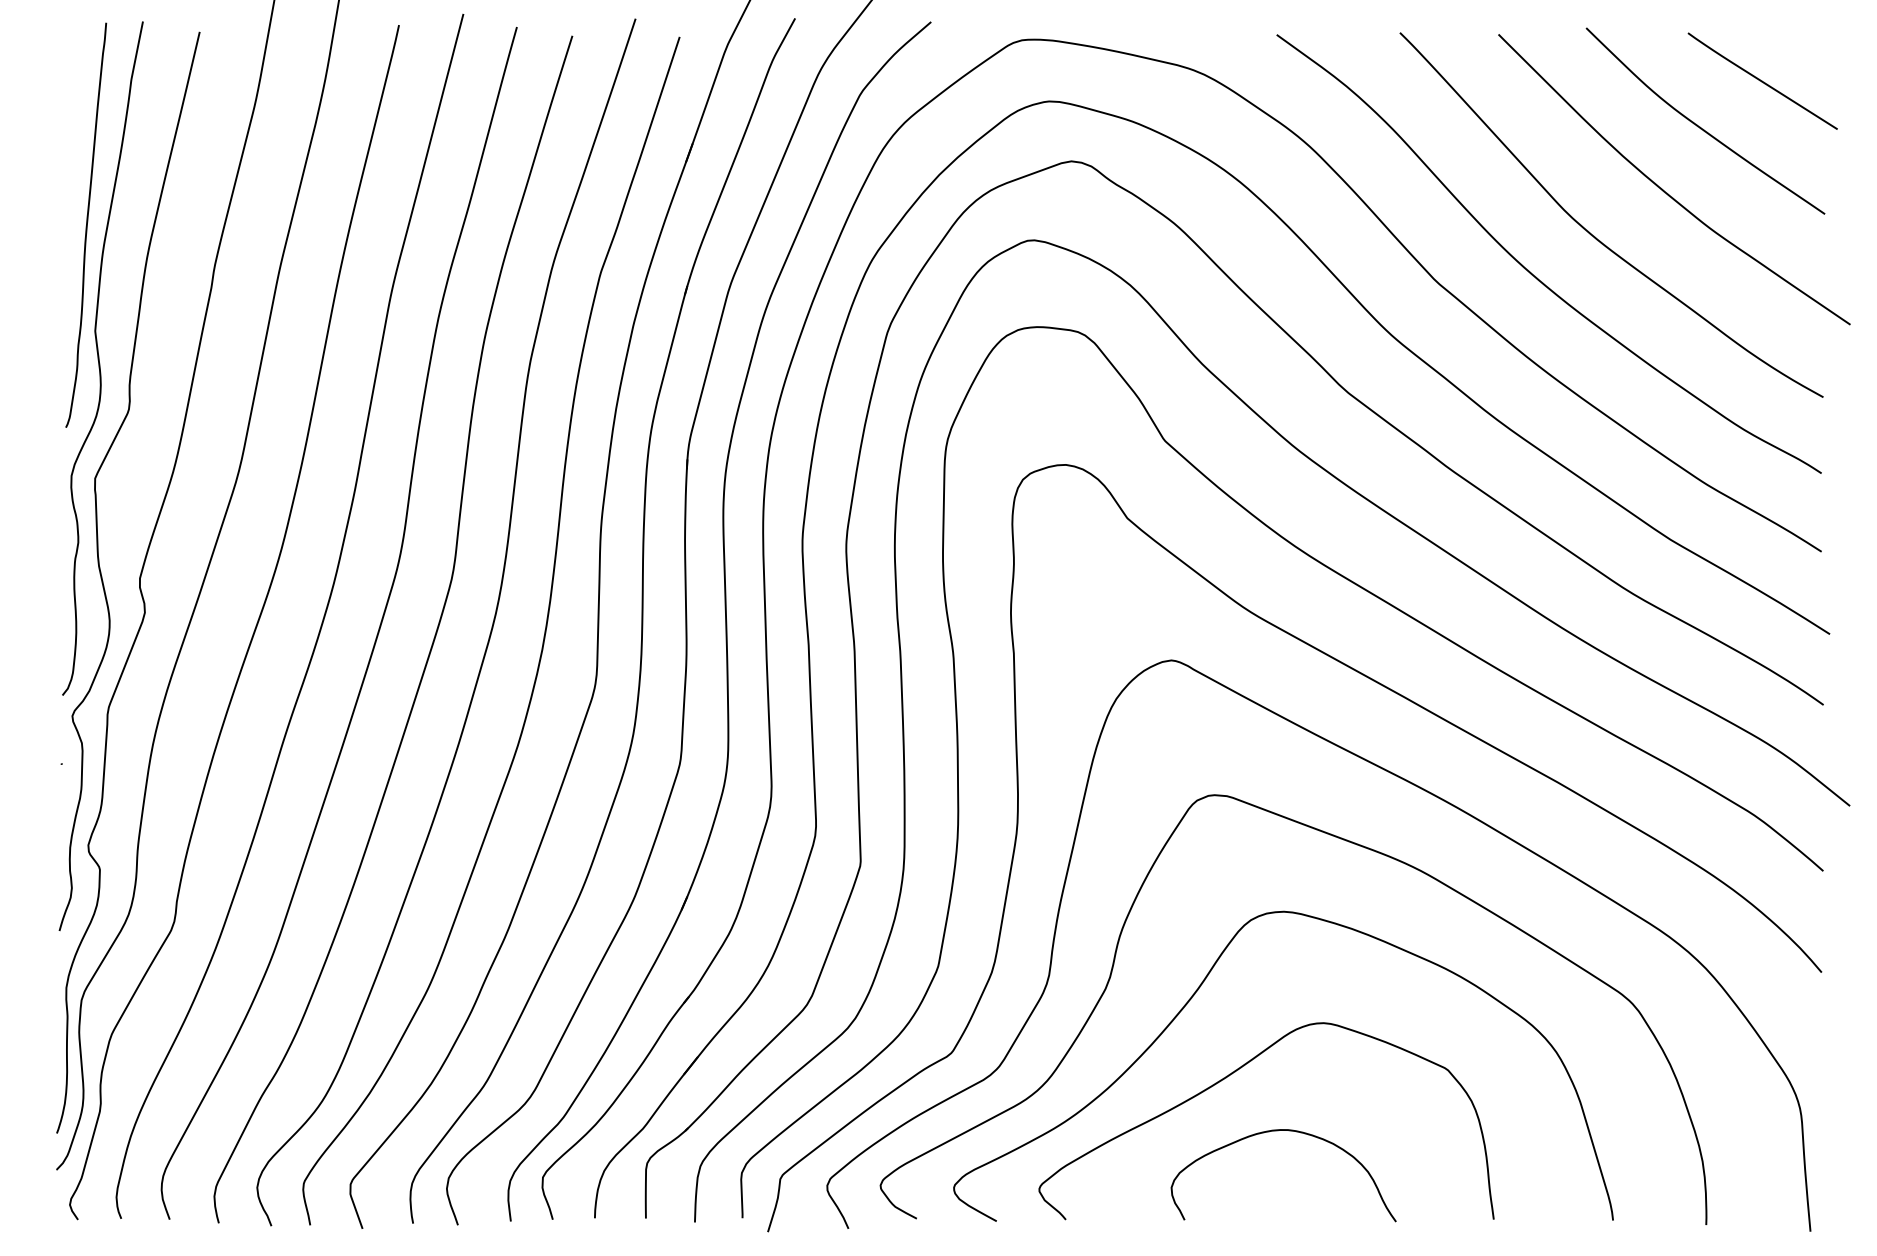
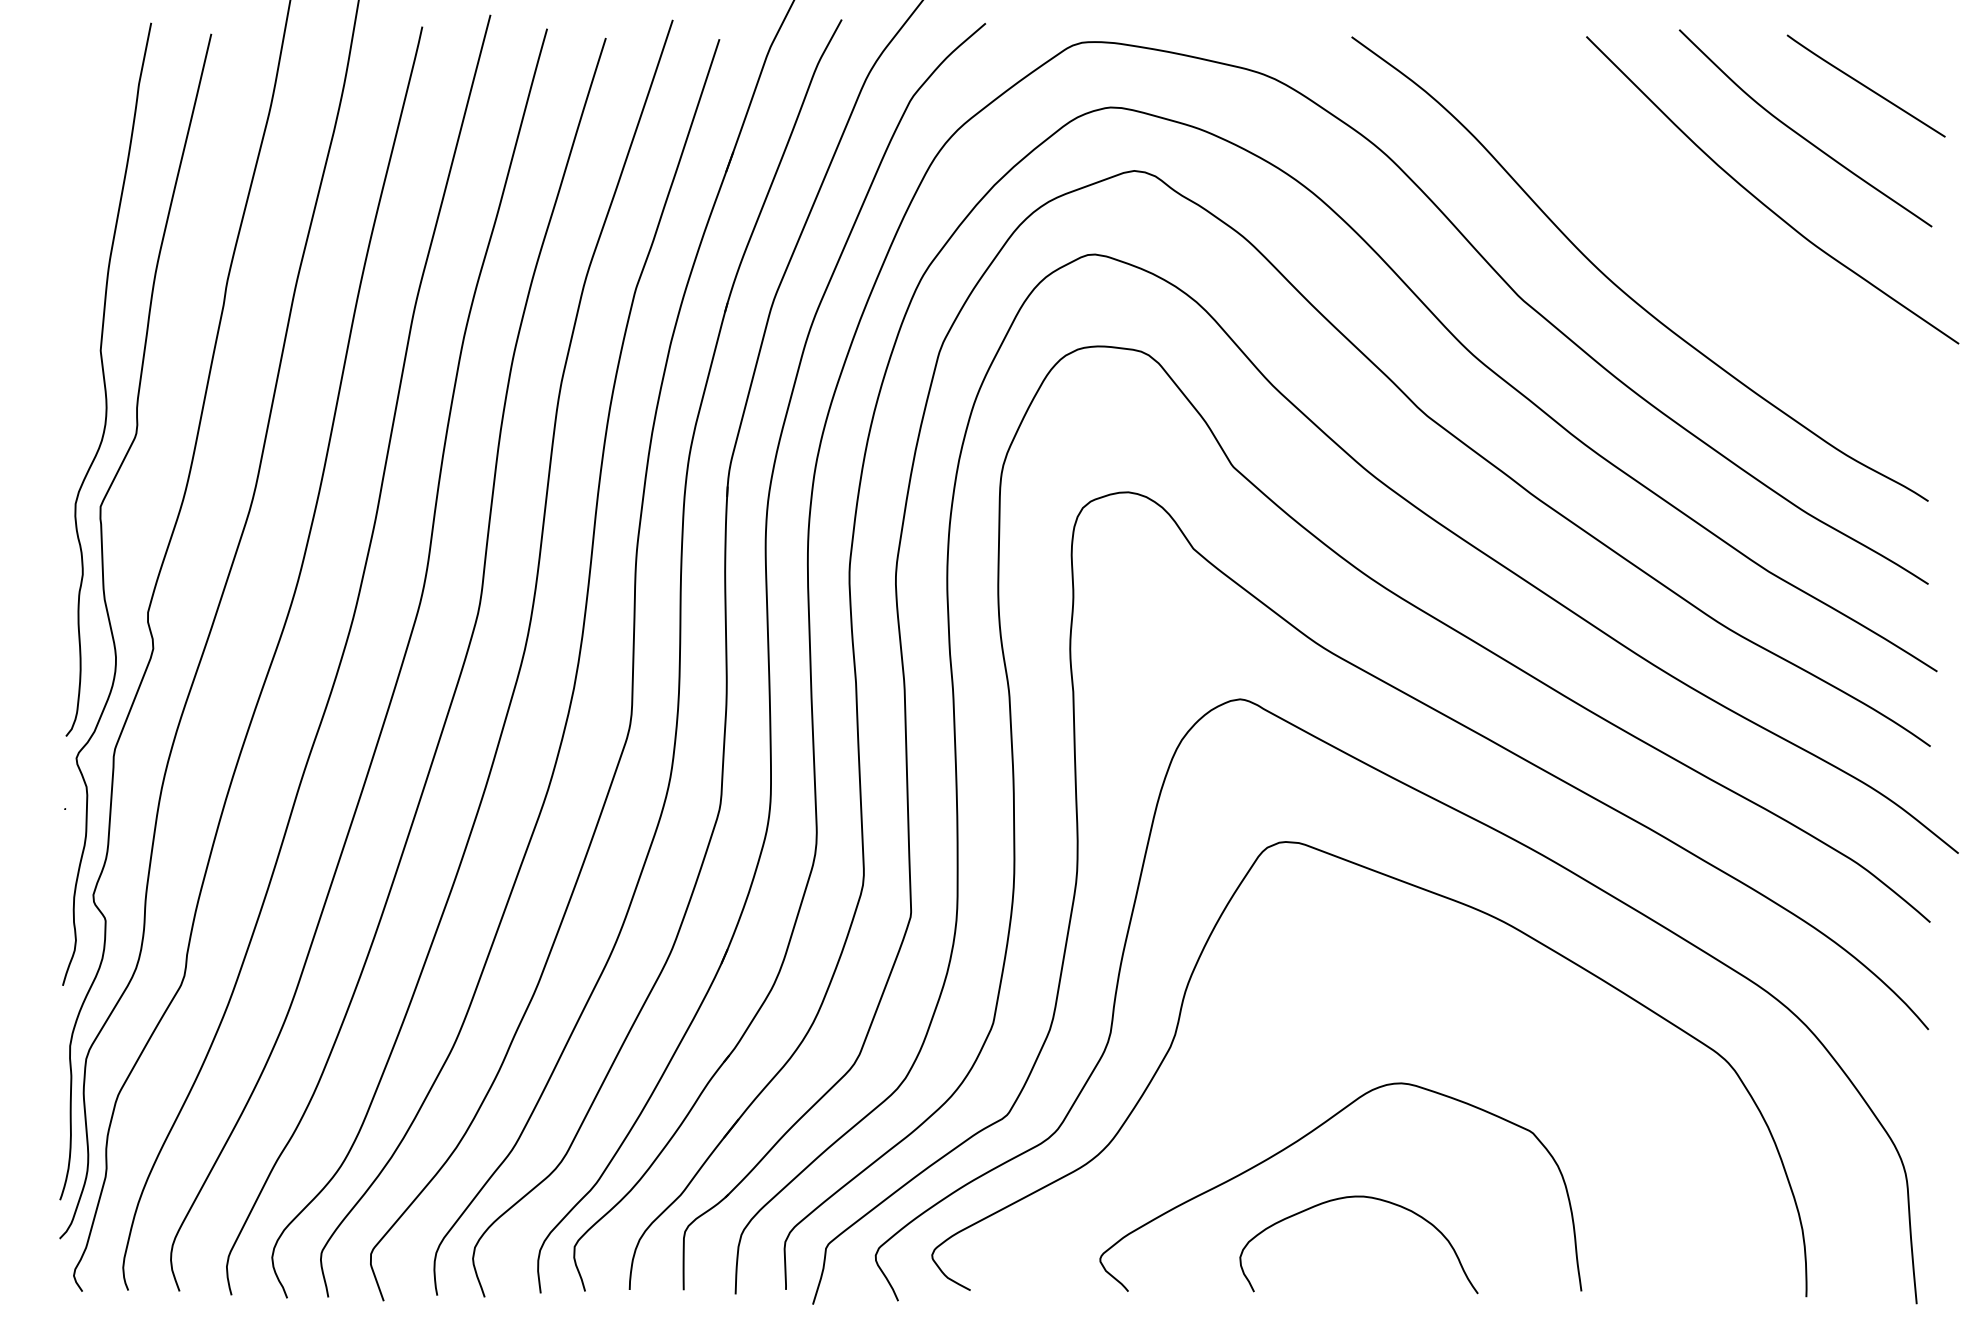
curve: (86, 225) -> (91, 238), removed
curve: (1592, 233) -> (1685, 247), removed
curve: (1193, 996) -> (1263, 1055), removed

